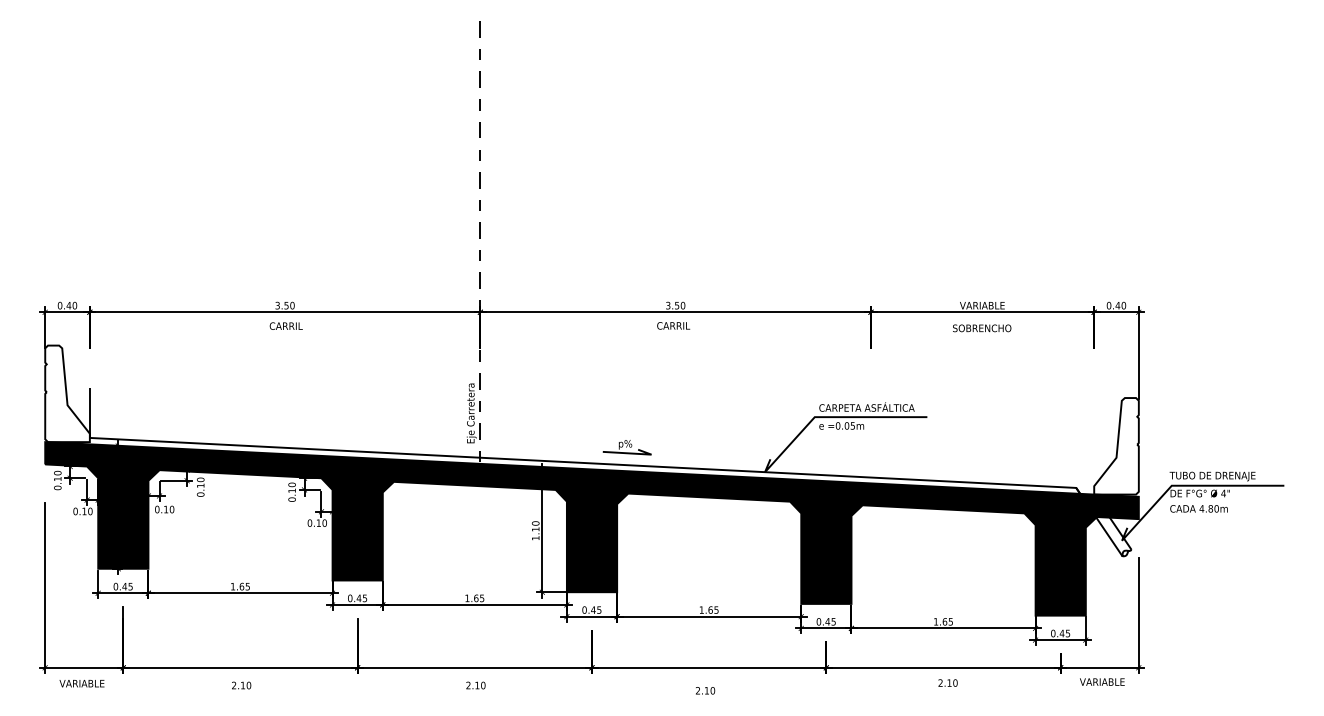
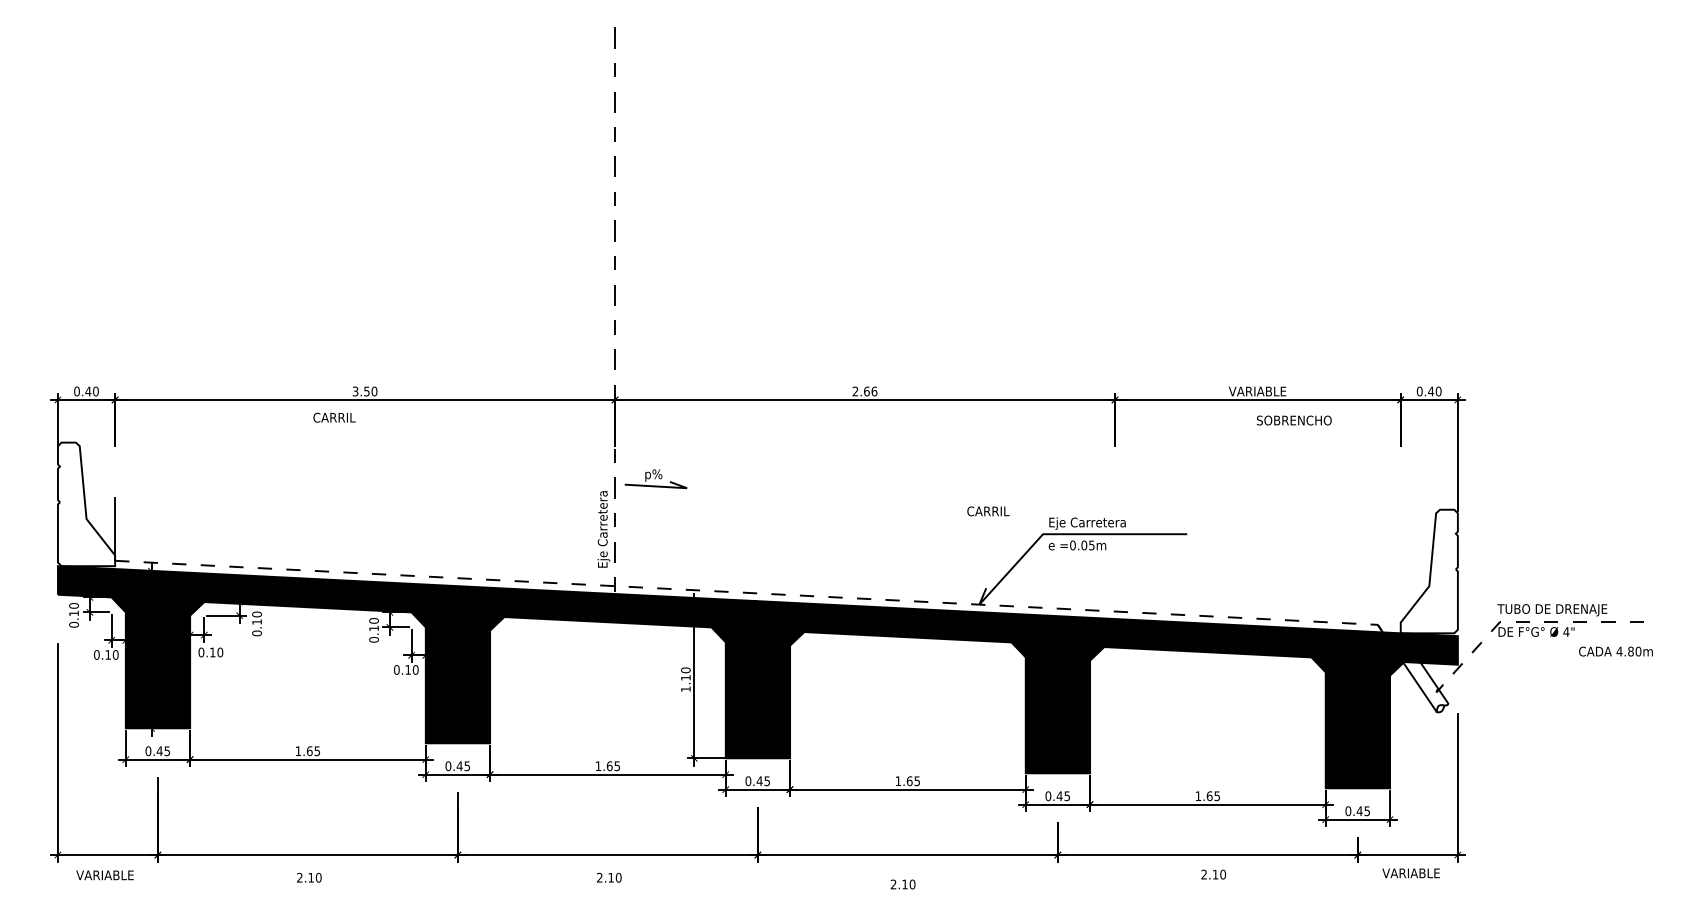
text: (675, 305) -> (864, 391), 3.50 -> 2.66
text: (286, 325) -> (334, 417), moved
text: (673, 325) -> (988, 511), moved
text: (982, 328) -> (1294, 420), moved
text: (866, 407) -> (1109, 522), CARPETA ASFÁLTICA -> Eje Carretera
part: (626, 447) -> (655, 479), moved
line: (587, 463) -> (751, 593), solid -> dashed
line: (1183, 486) -> (1514, 622), solid -> dashed
text: (1198, 508) -> (1615, 651), moved

